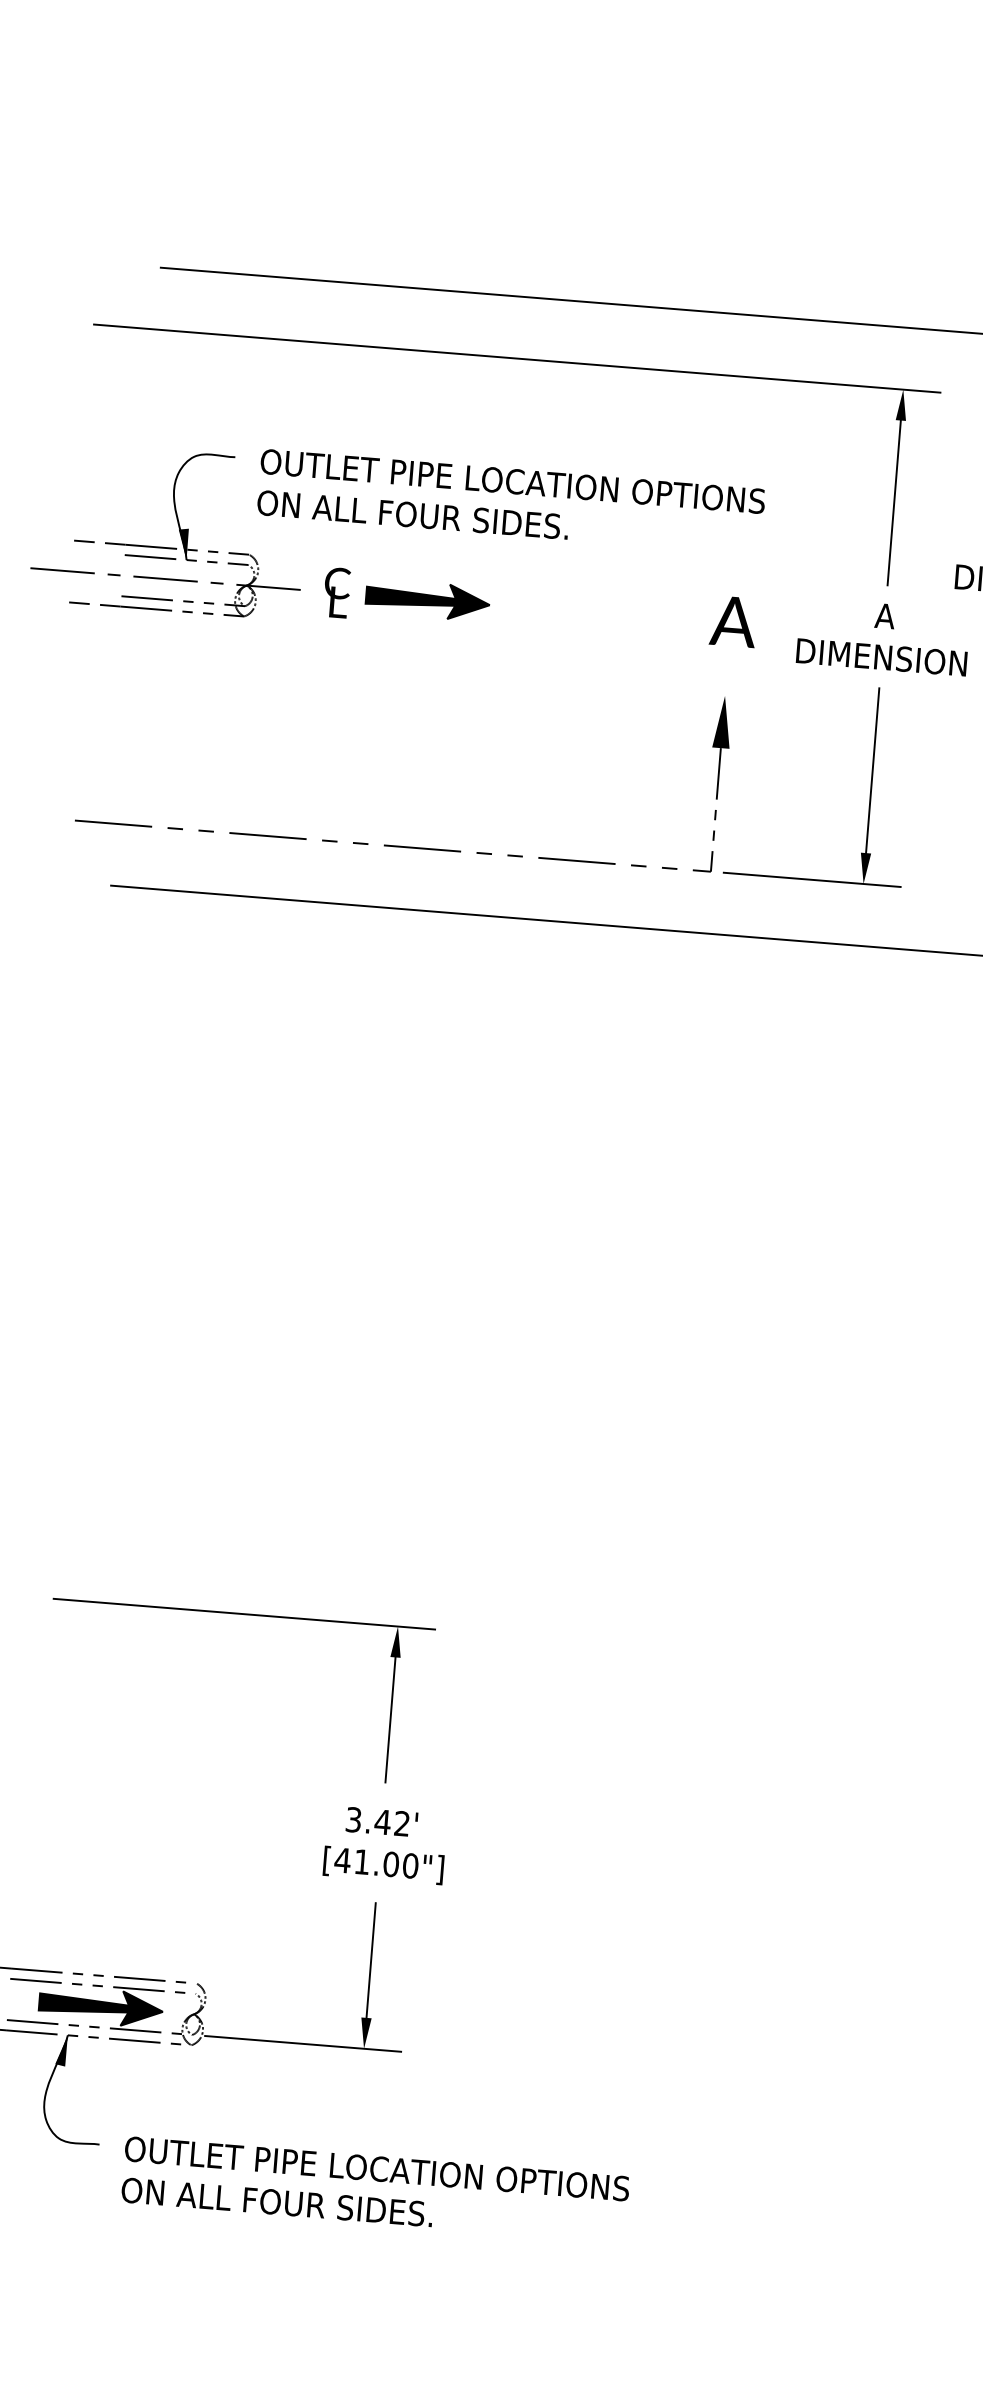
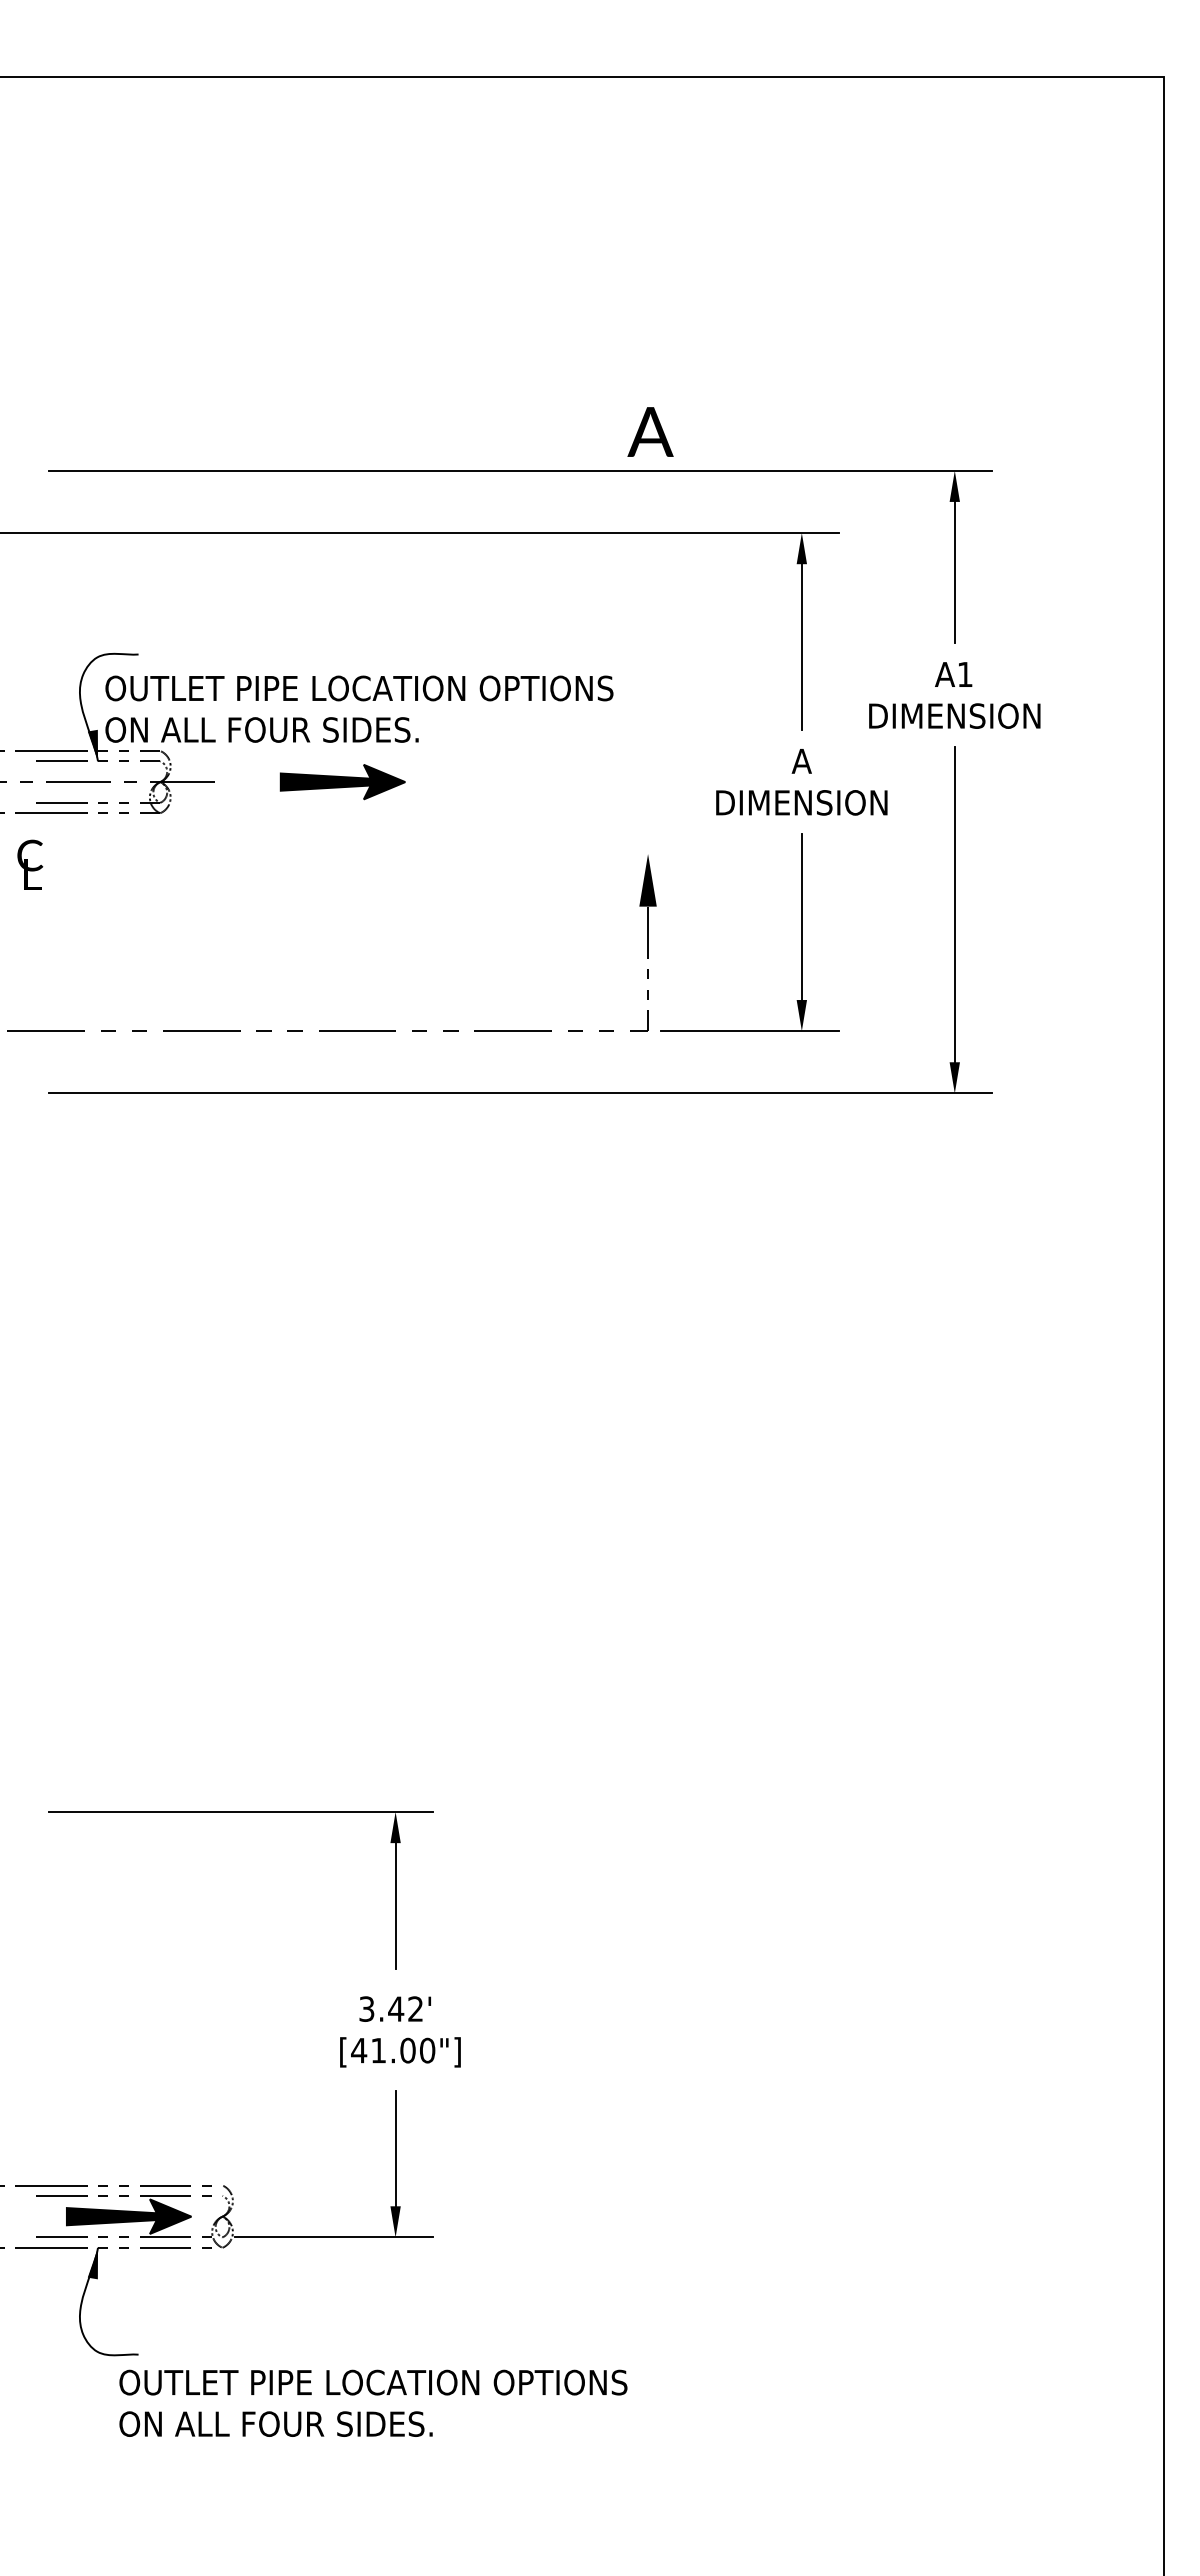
text: (511, 501) -> (359, 708), moved
text: (337, 592) -> (30, 864), moved
text: (733, 621) -> (650, 431), moved
text: (375, 2188) -> (373, 2402), moved

